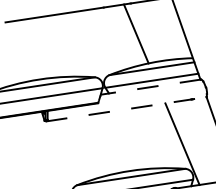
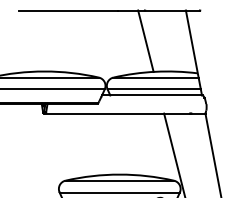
line: (150, 87) -> (151, 95), dashed -> solid
line: (126, 109) -> (125, 113), dashed -> solid

